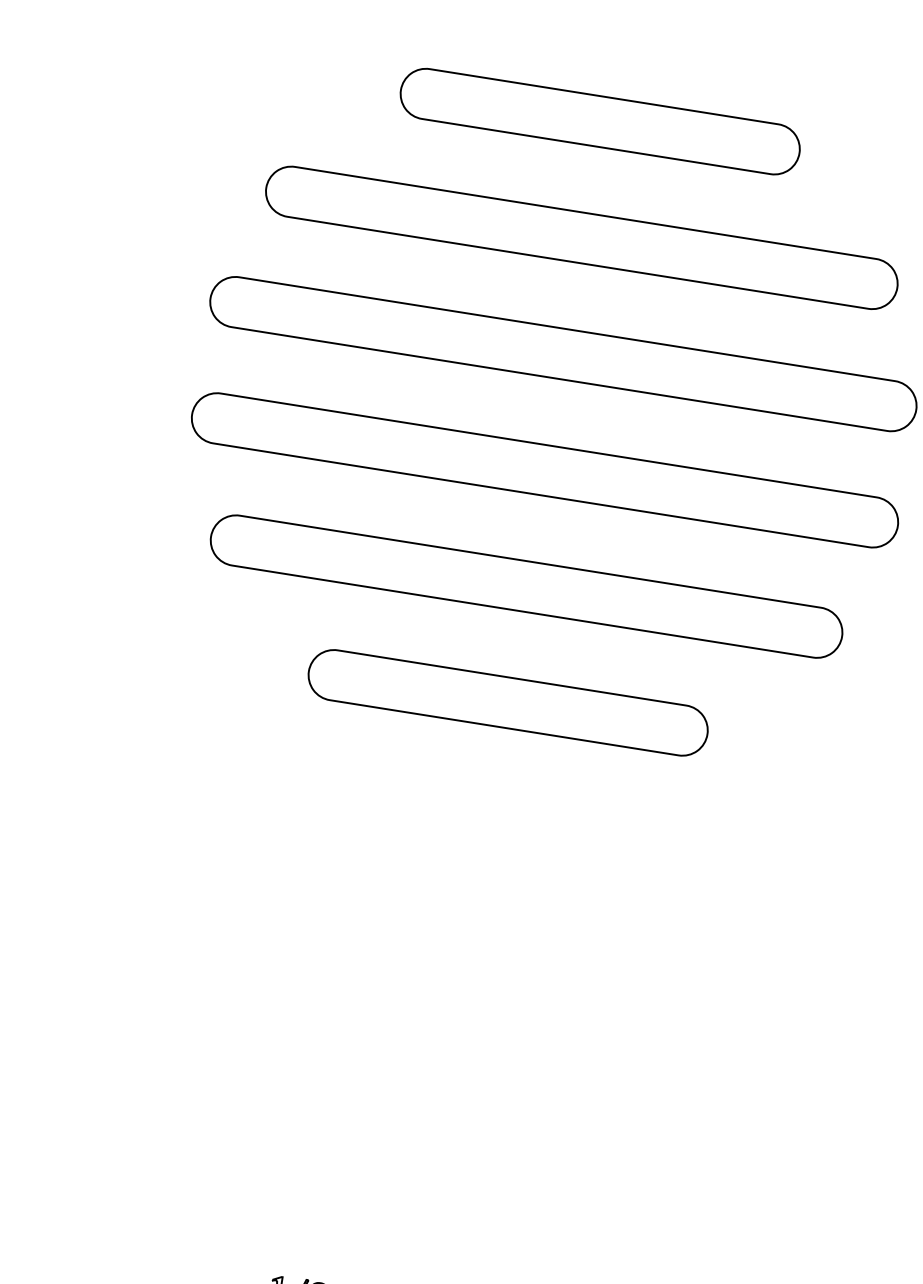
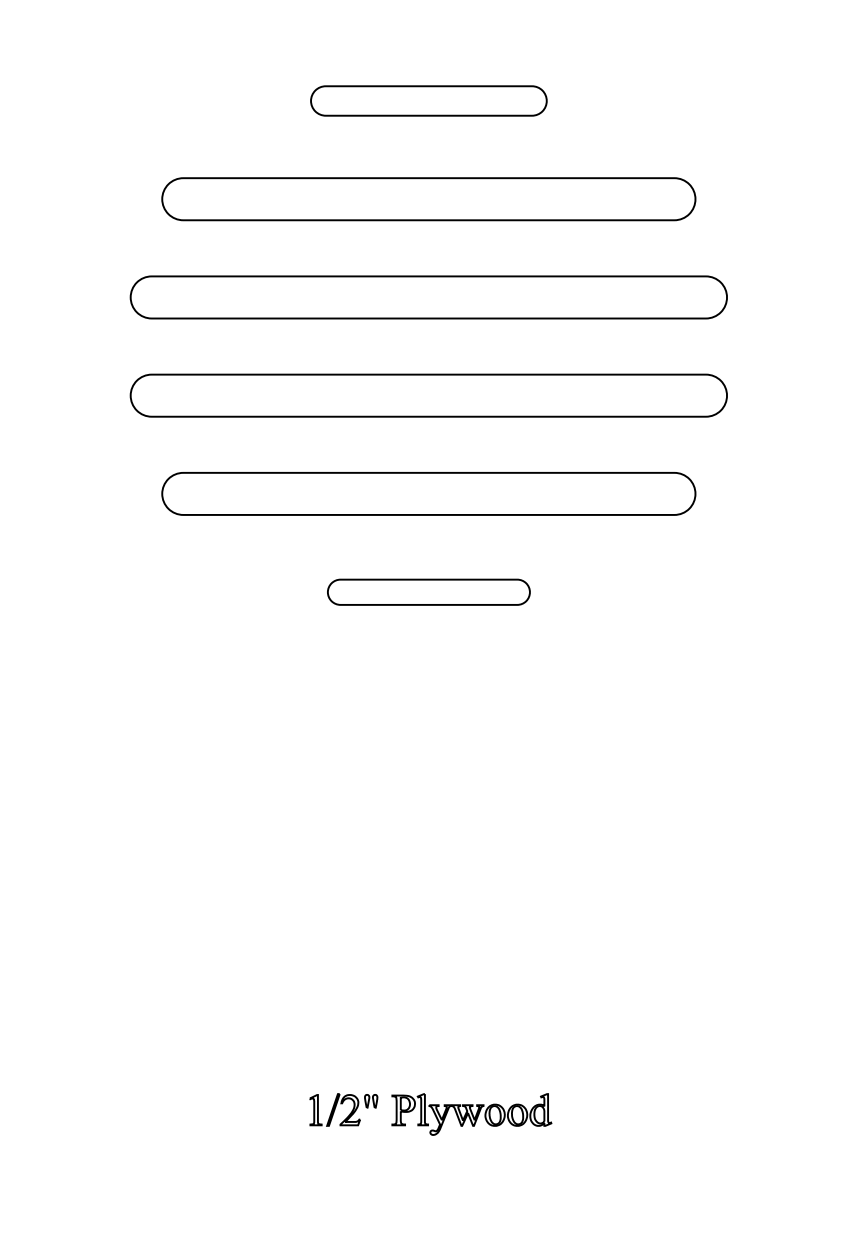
part: (599, 120) -> (428, 100), size x0.7
part: (507, 703) -> (428, 592), size x0.6

